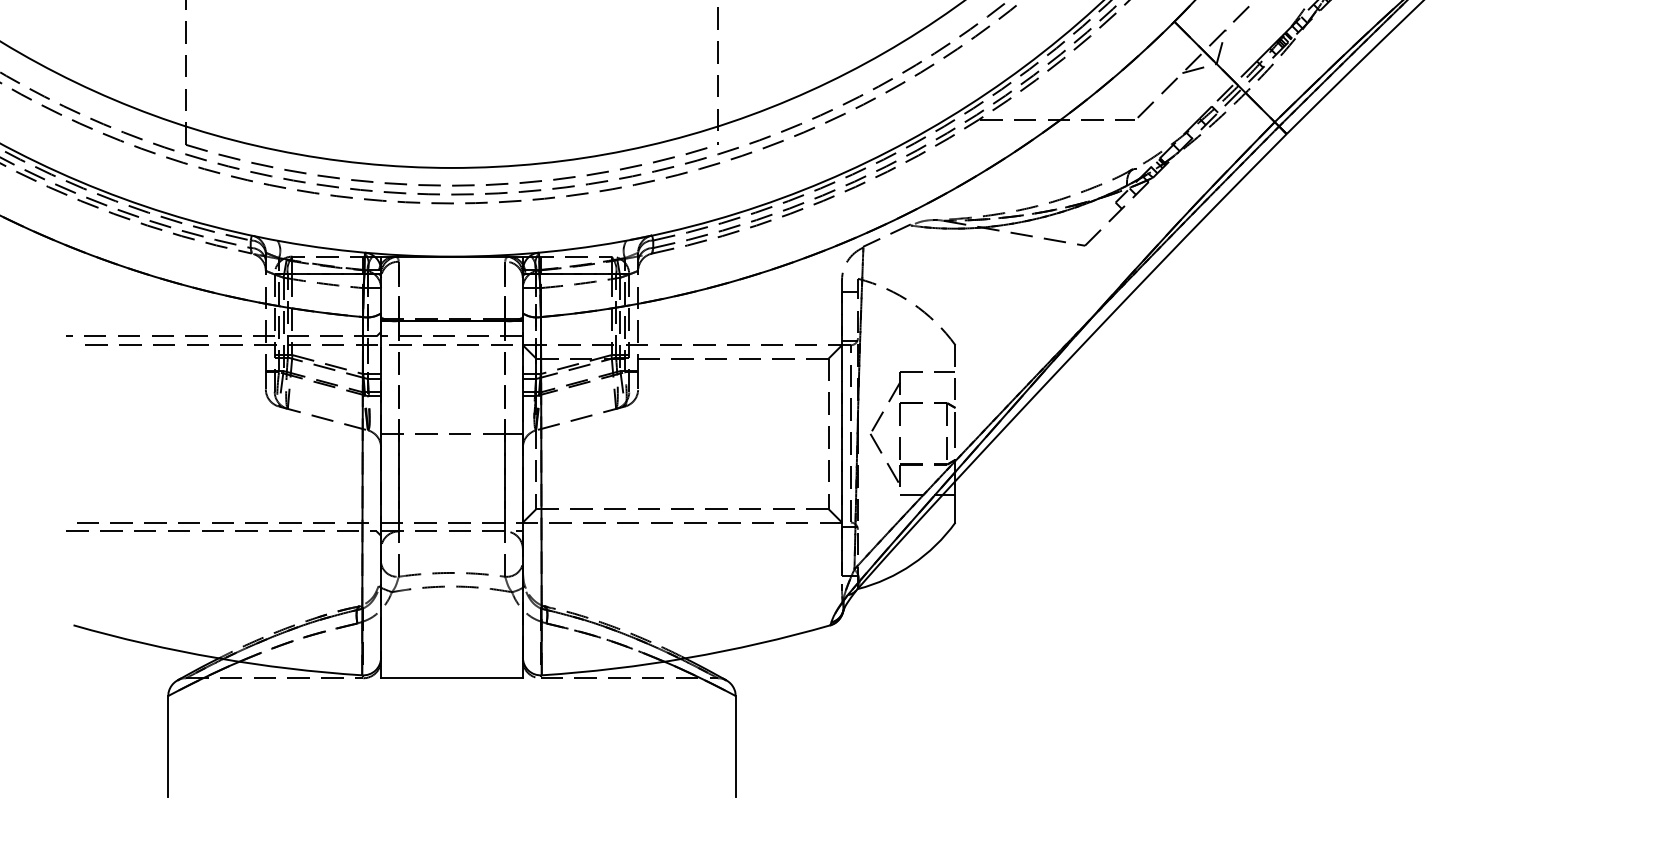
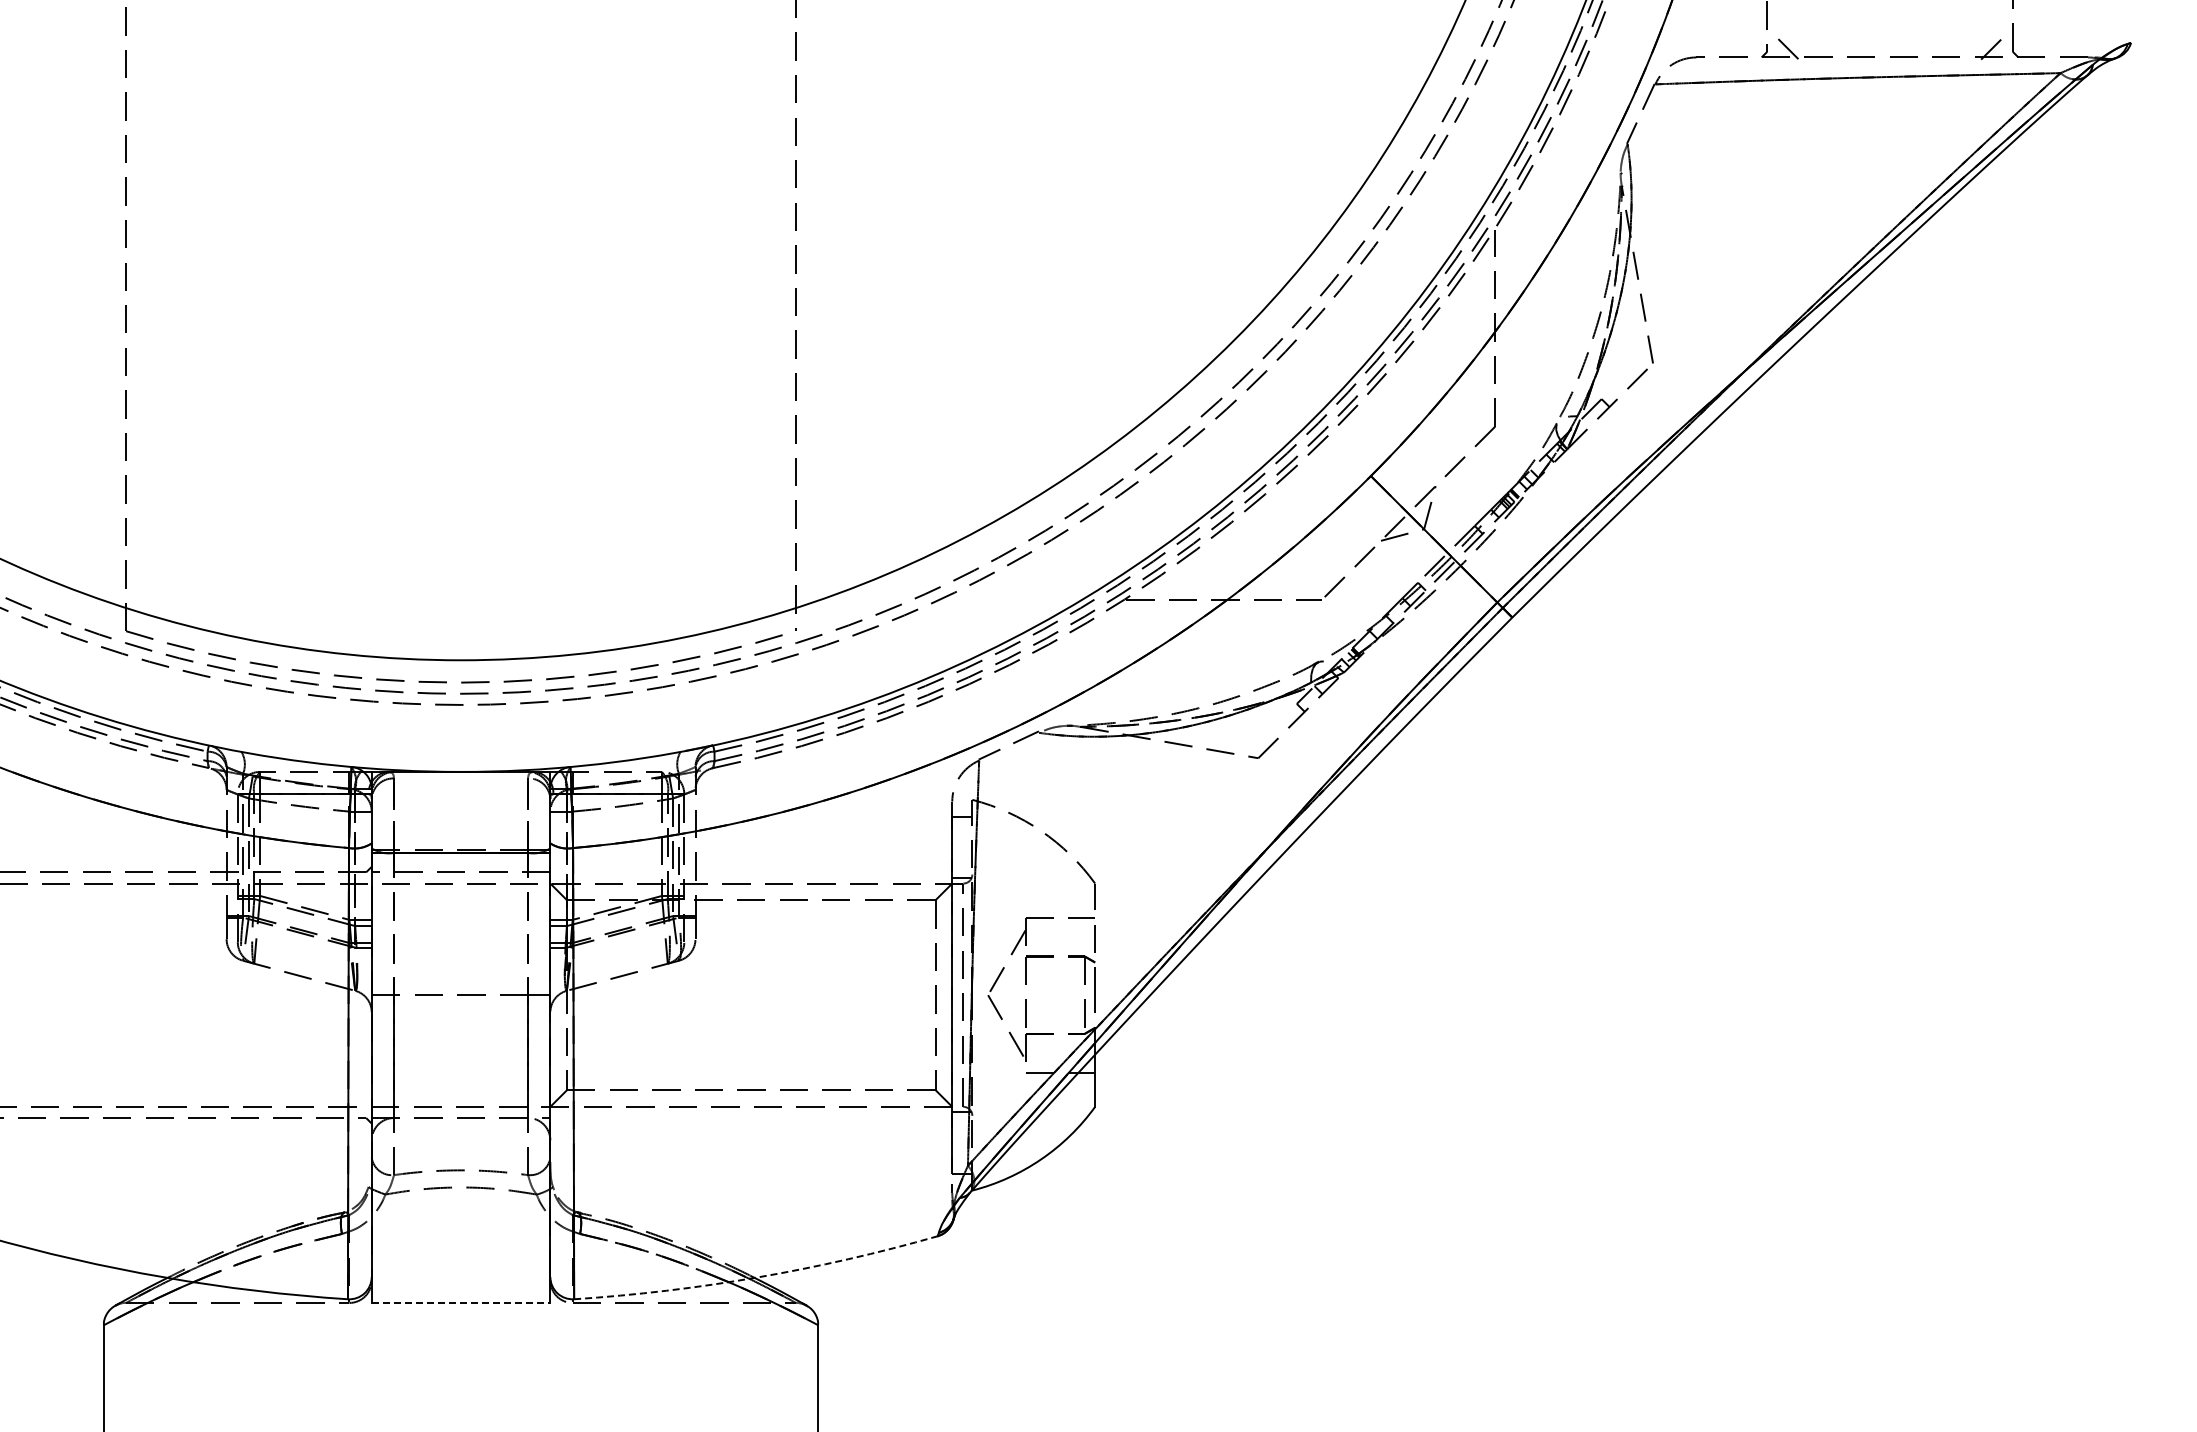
arc: (687, 658) -> (757, 1277), solid -> dashed
line: (452, 677) -> (461, 1302), solid -> dashed

